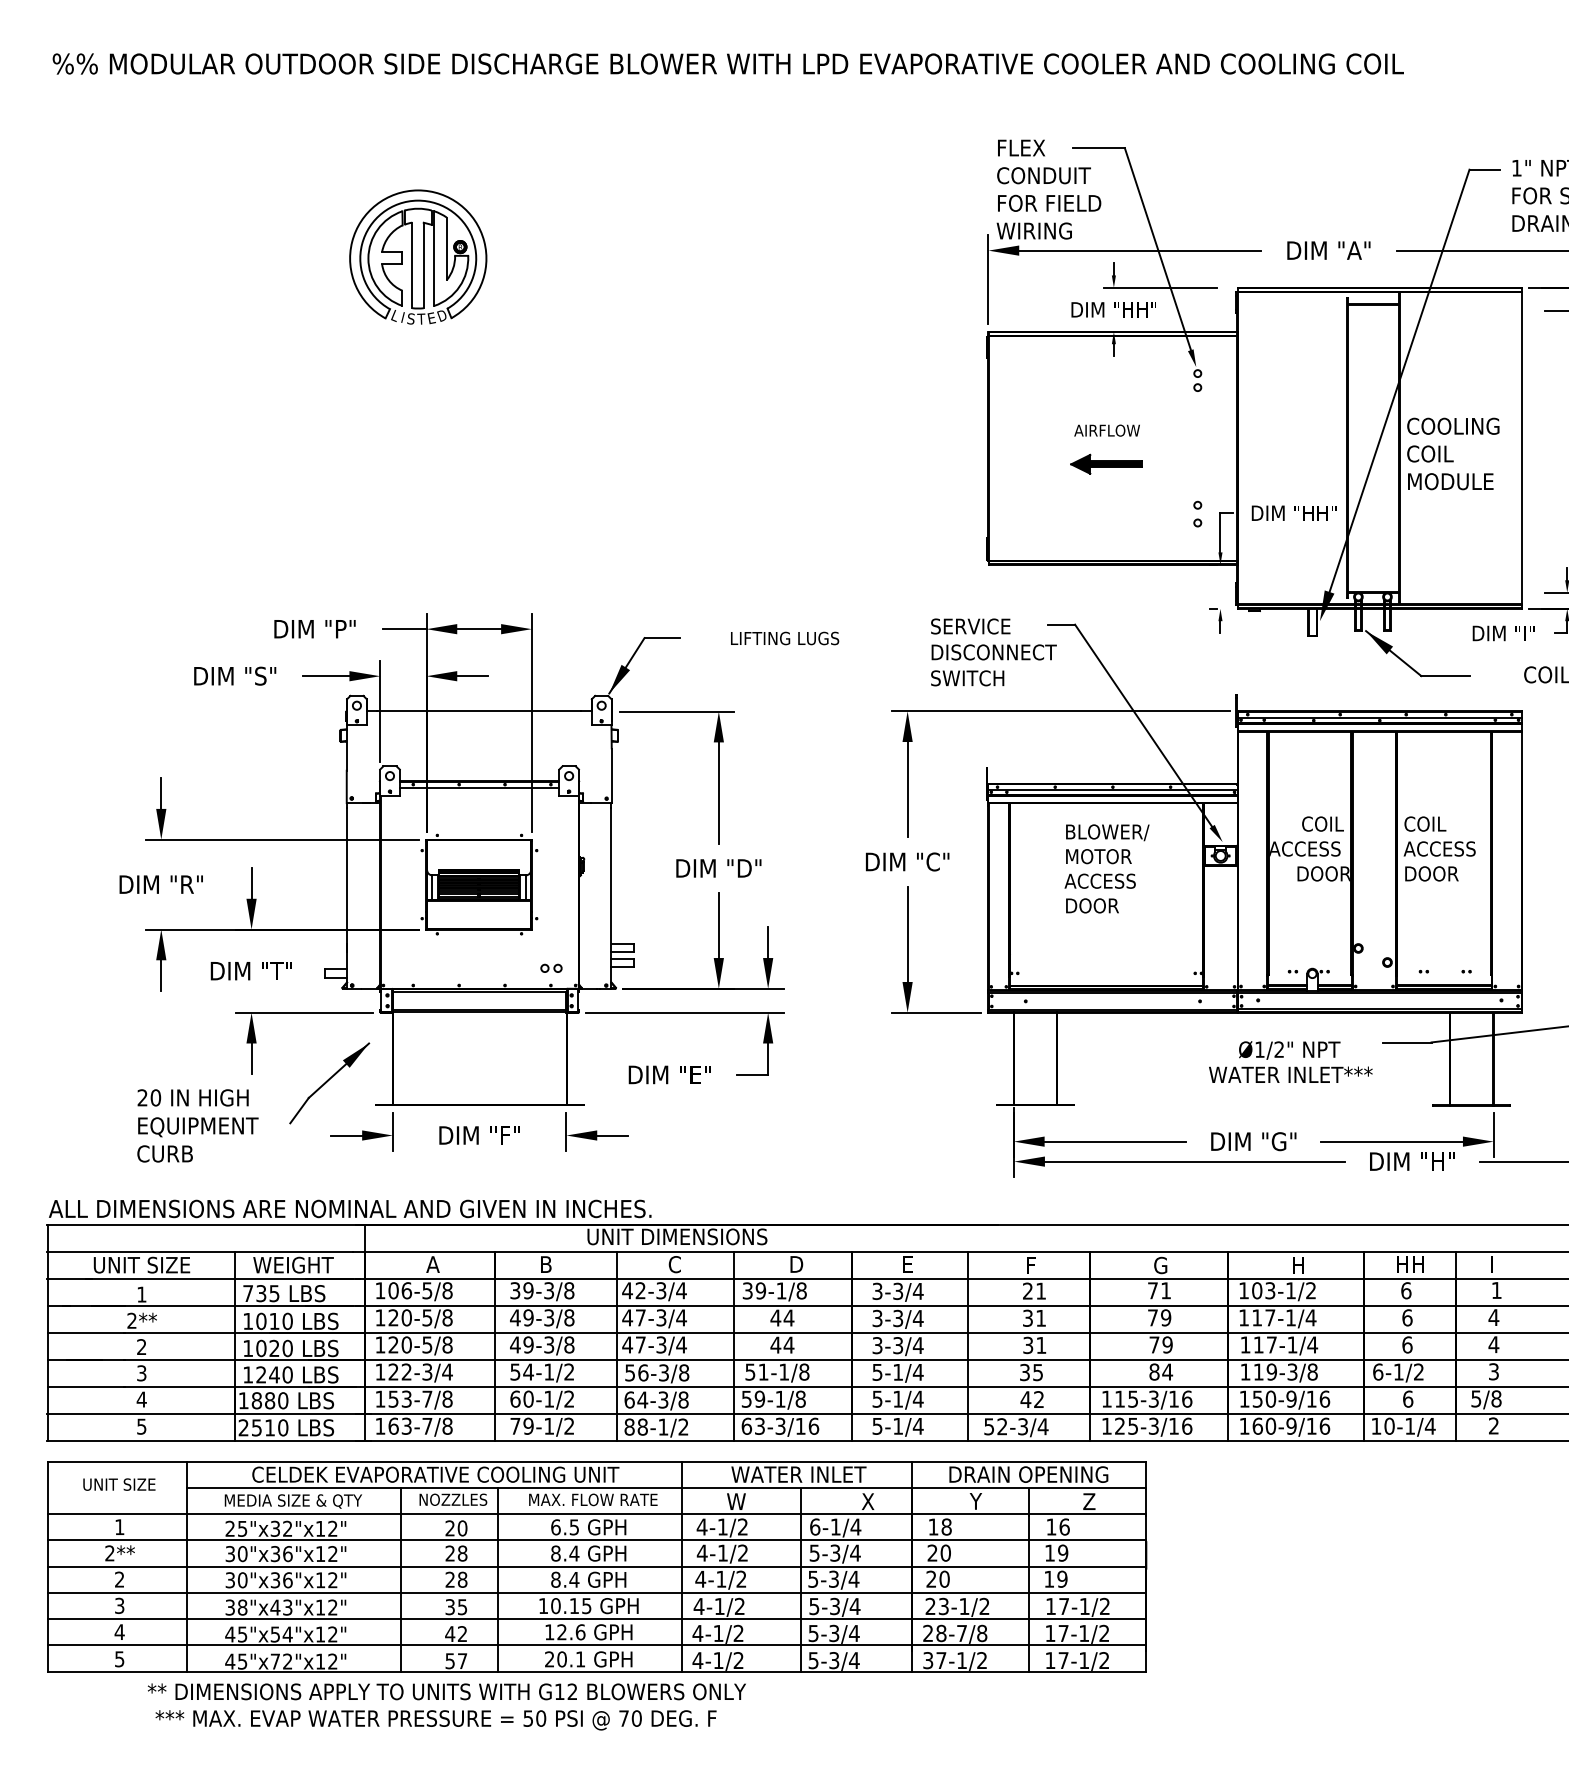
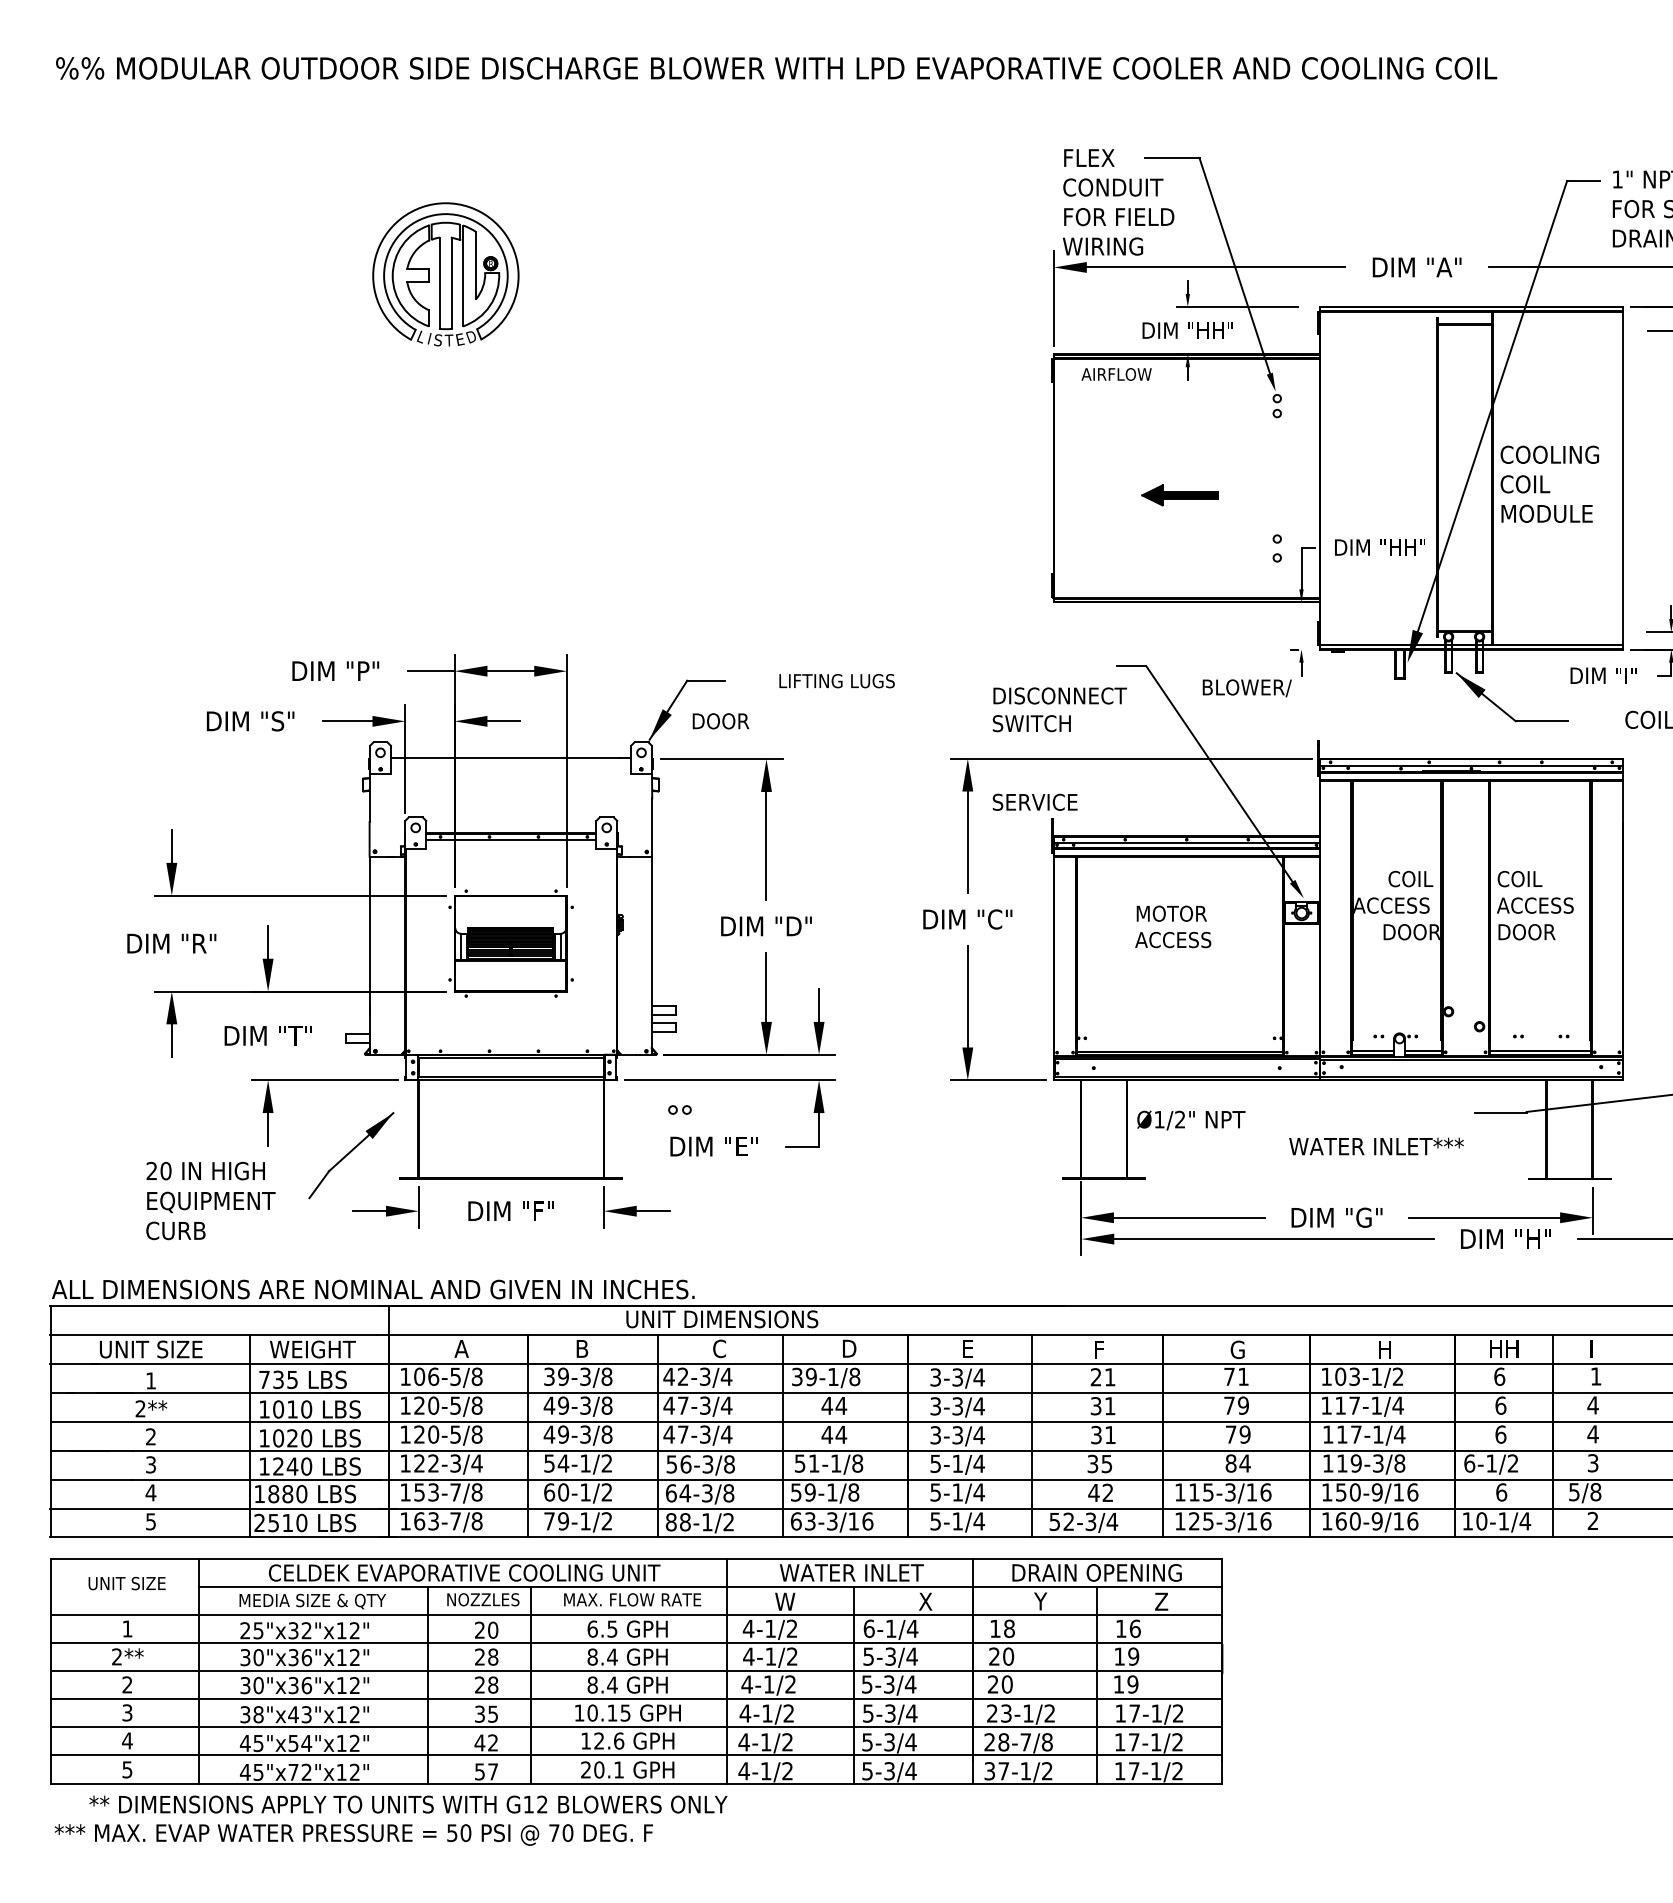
text: (1107, 430) -> (1116, 374), moved
text: (970, 625) -> (1034, 801), moved
text: (1107, 832) -> (1246, 688), moved
text: (1092, 906) -> (720, 721), moved
part: (551, 967) -> (679, 1109), moved
text: (1289, 1050) -> (1191, 1120), moved
text: (446, 1691) -> (408, 1804), moved
text: (435, 1719) -> (353, 1834), moved

